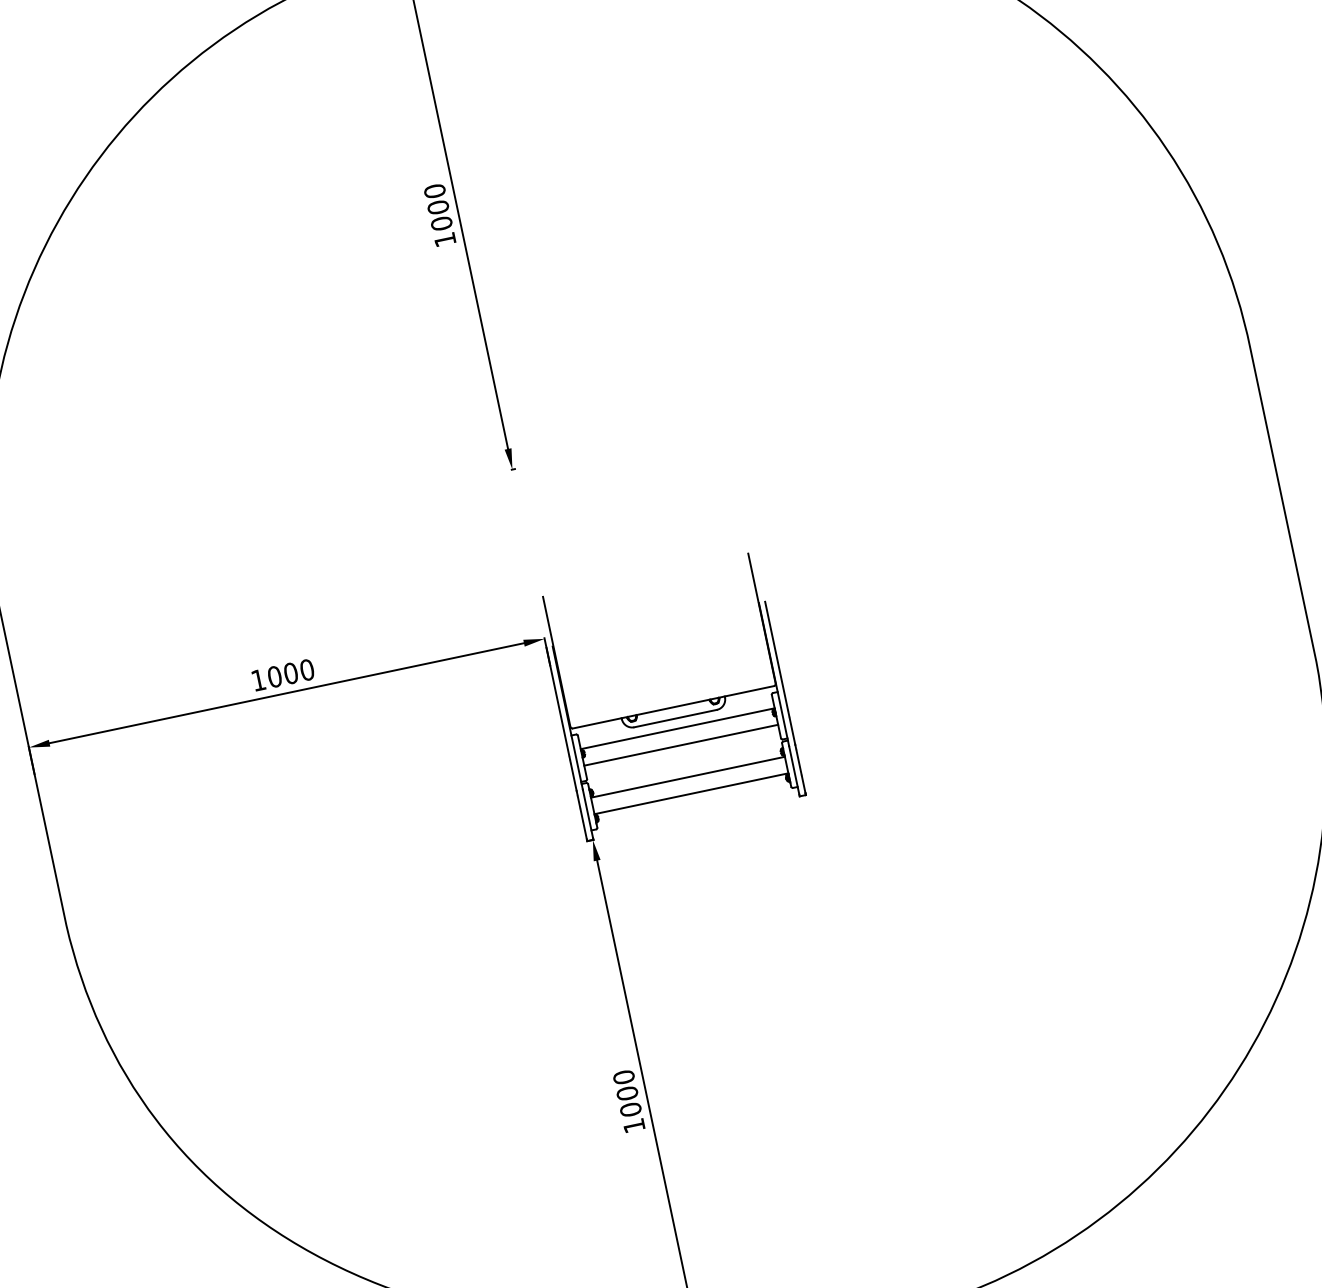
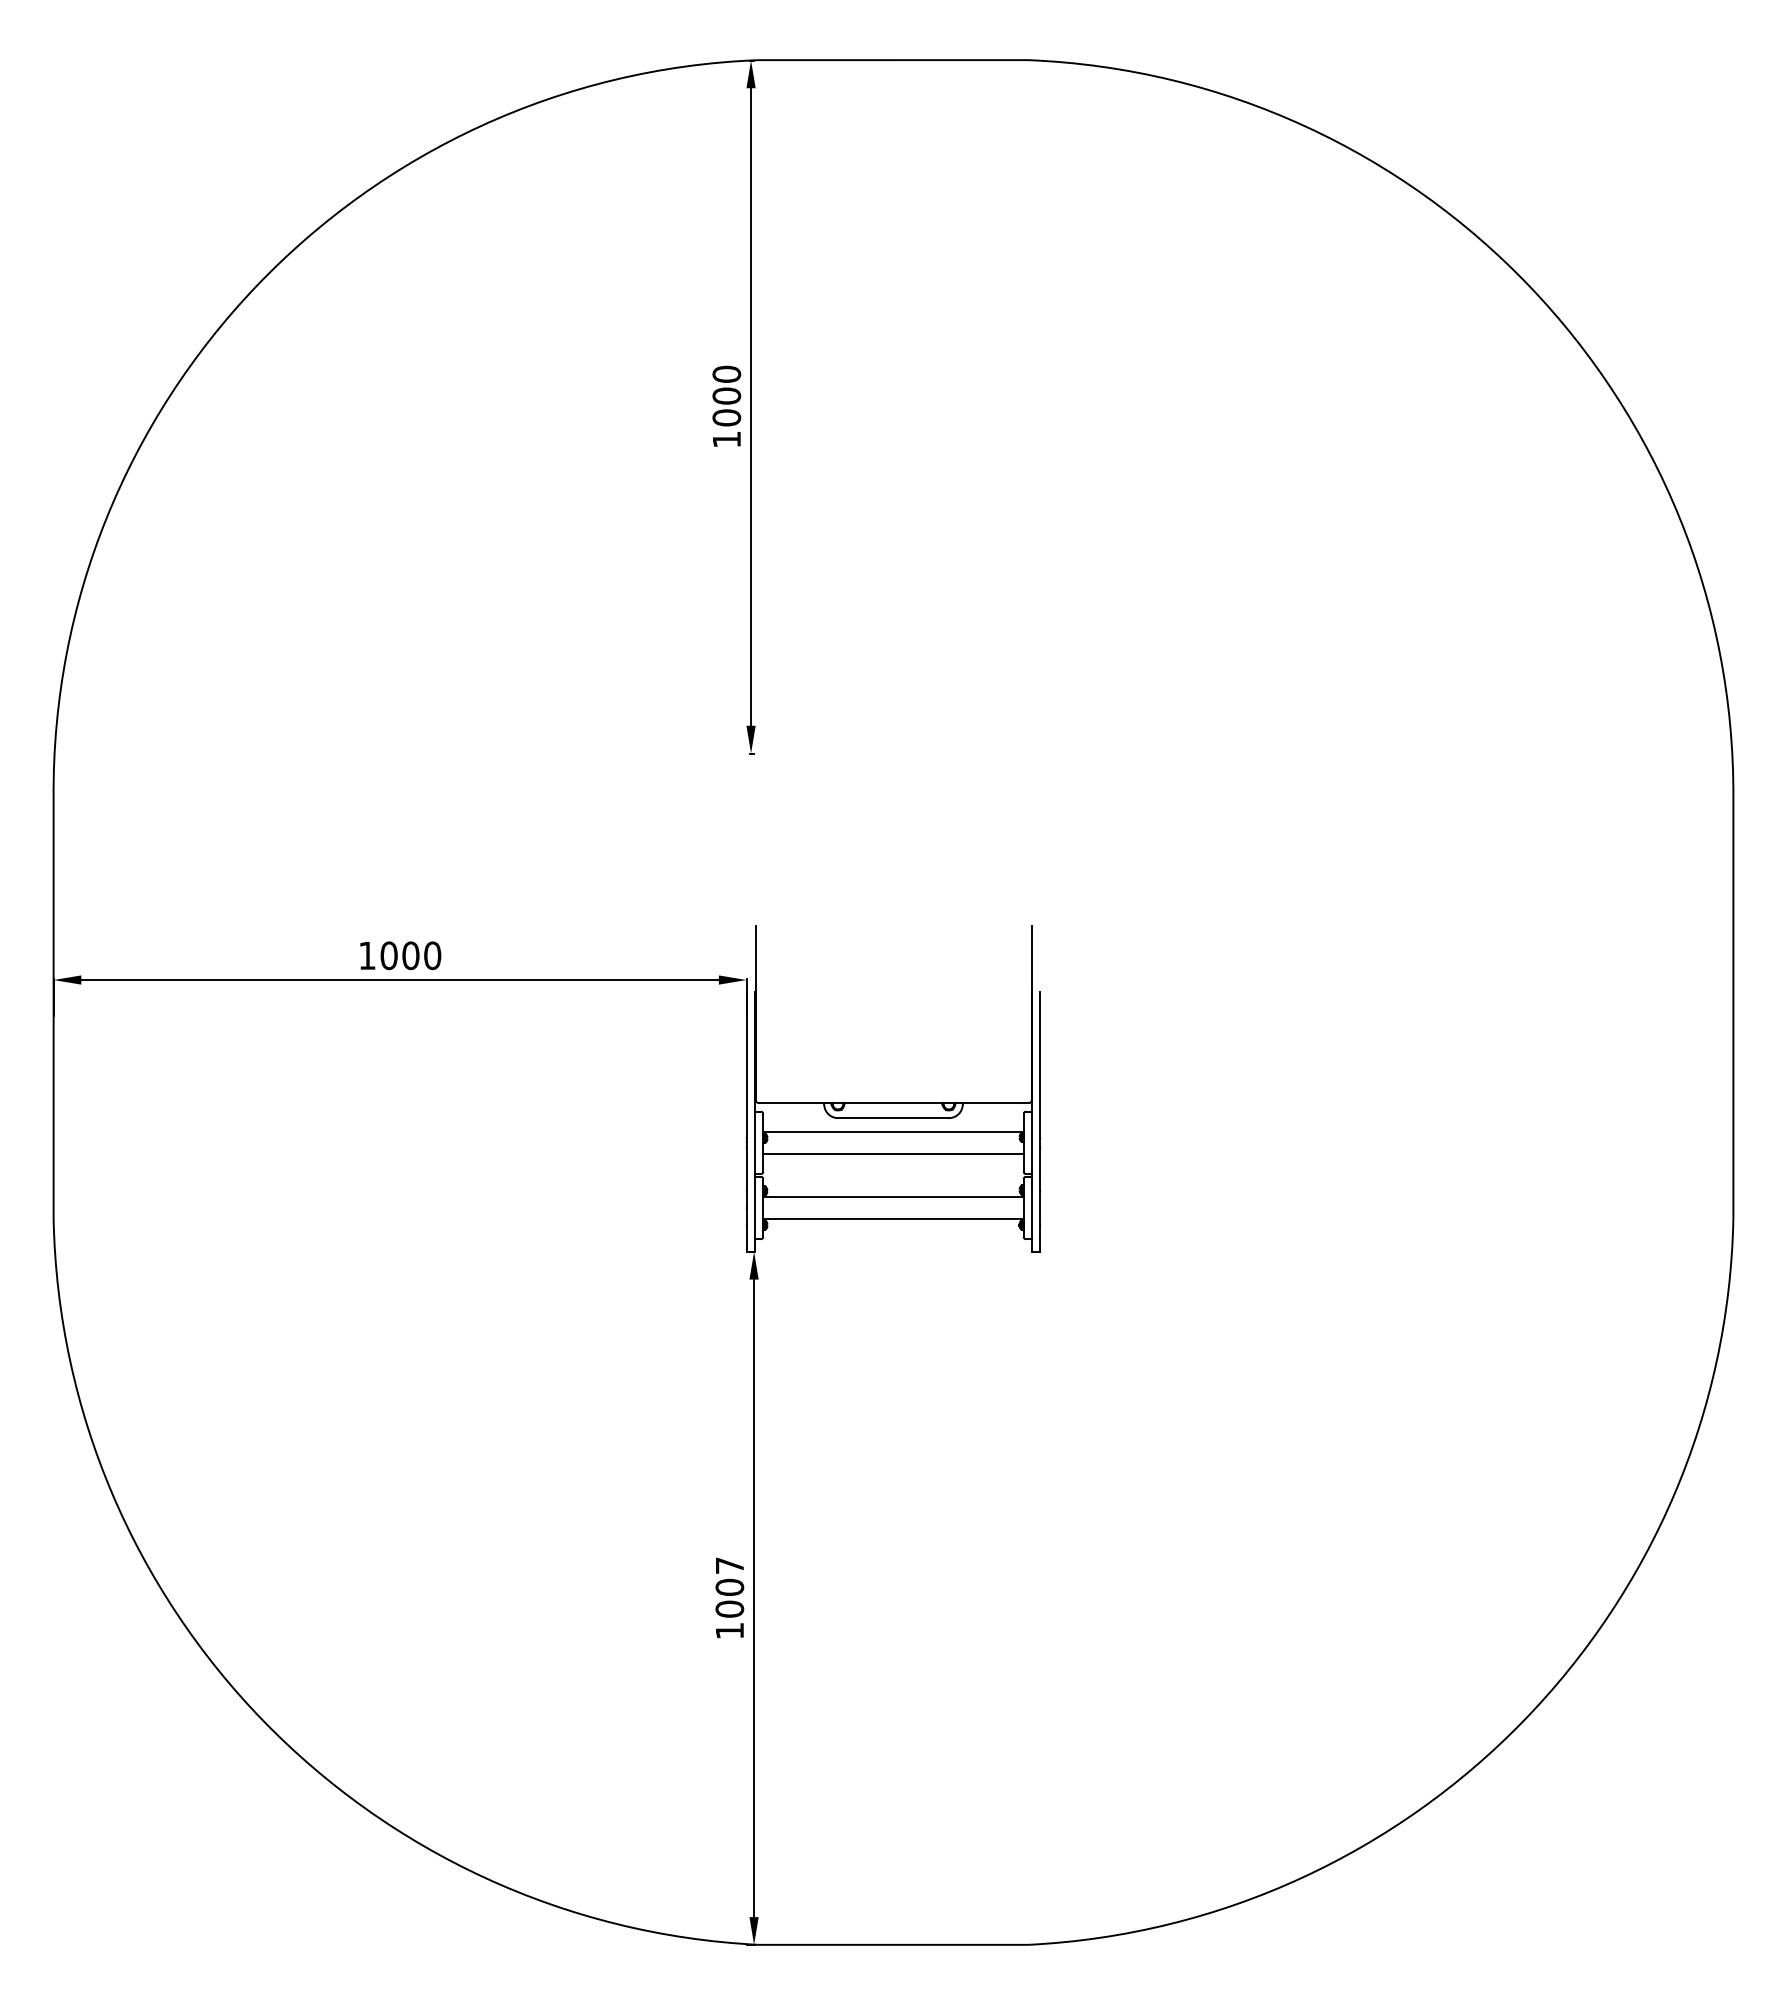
text: (623, 1077) -> (729, 1565), 1000 -> 1007

